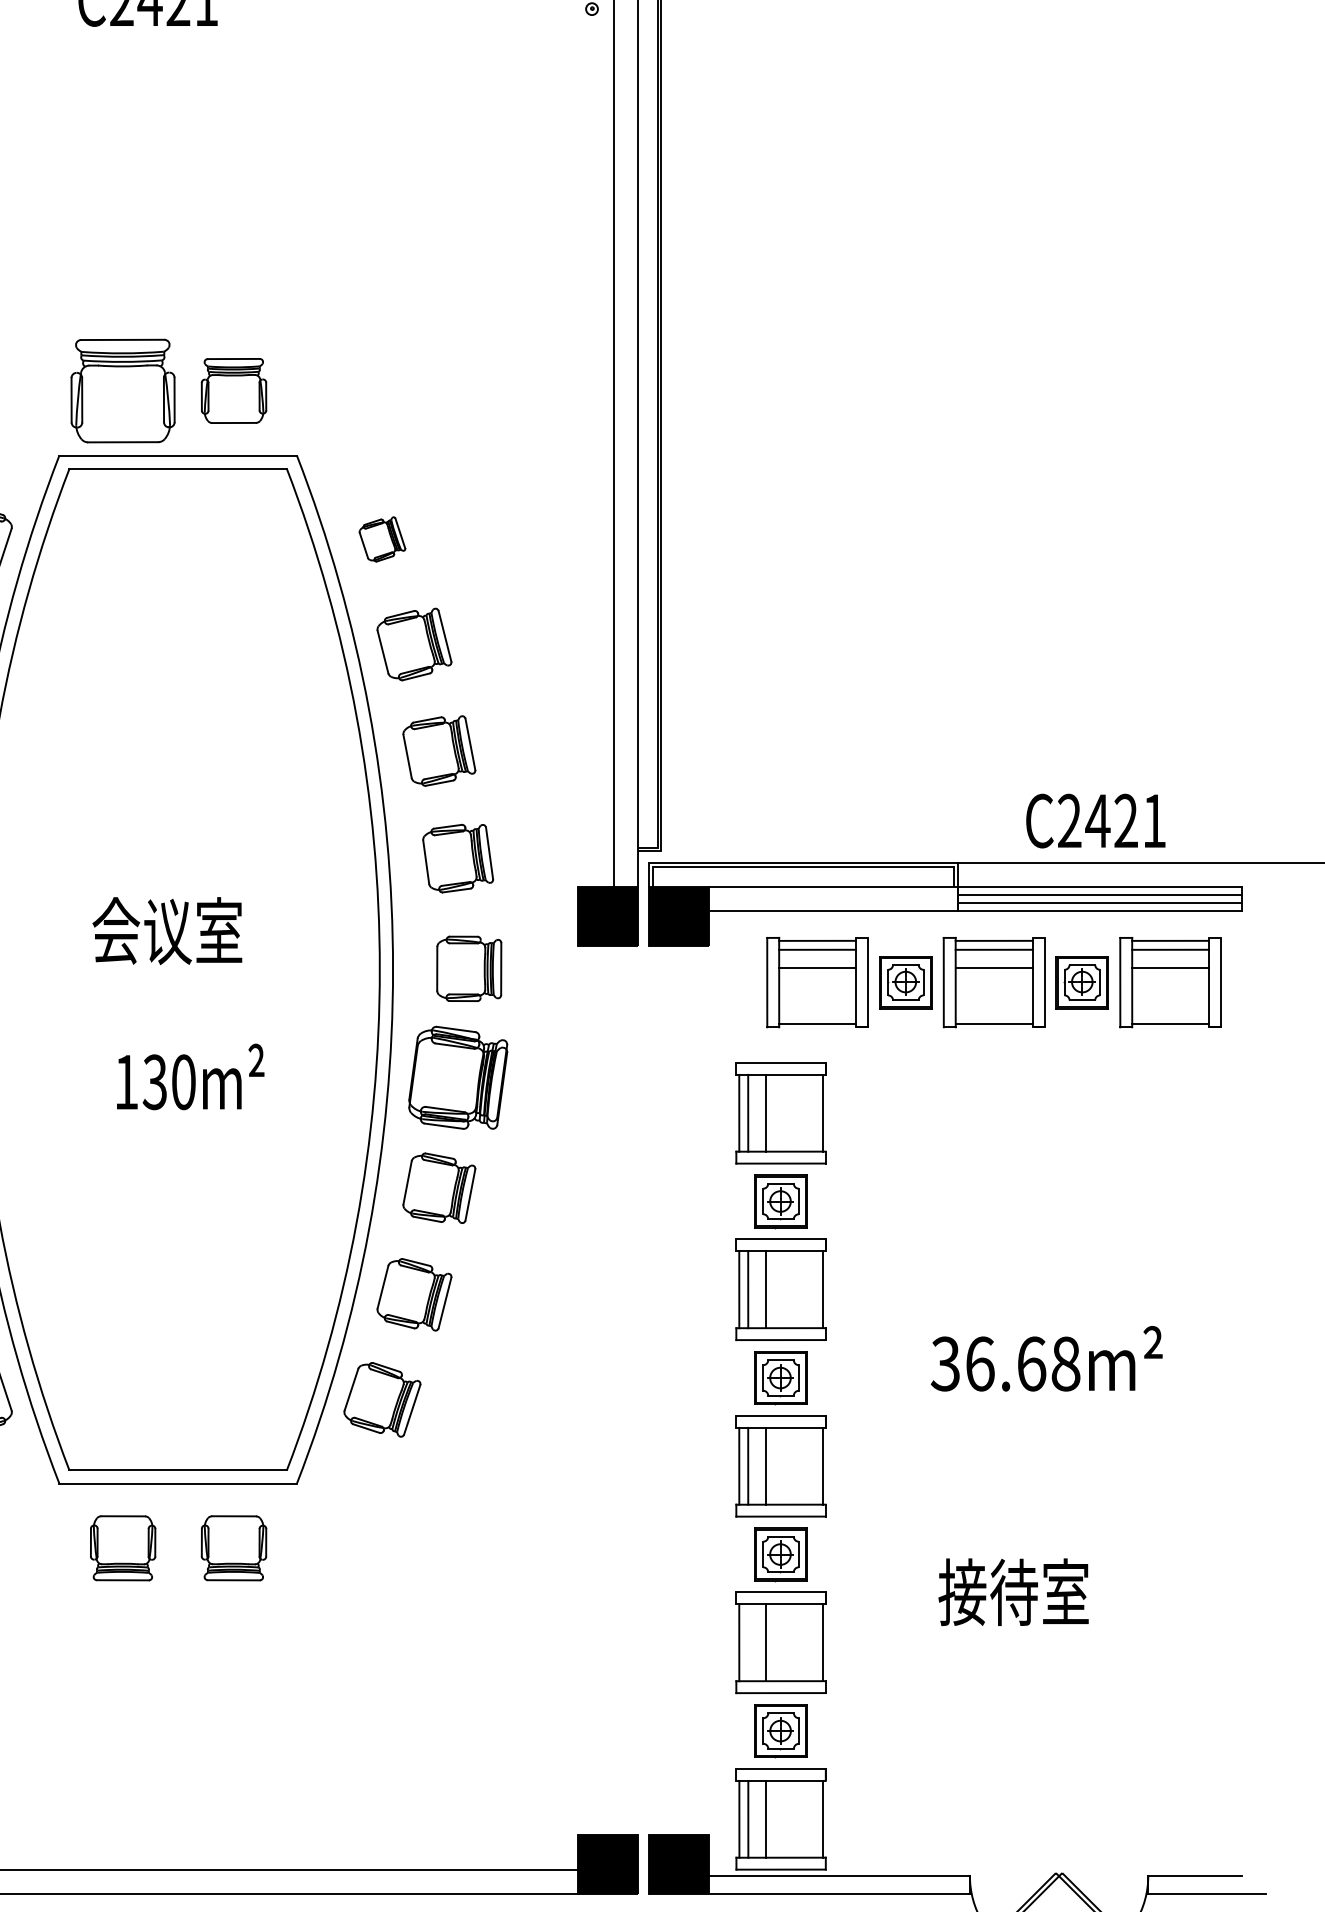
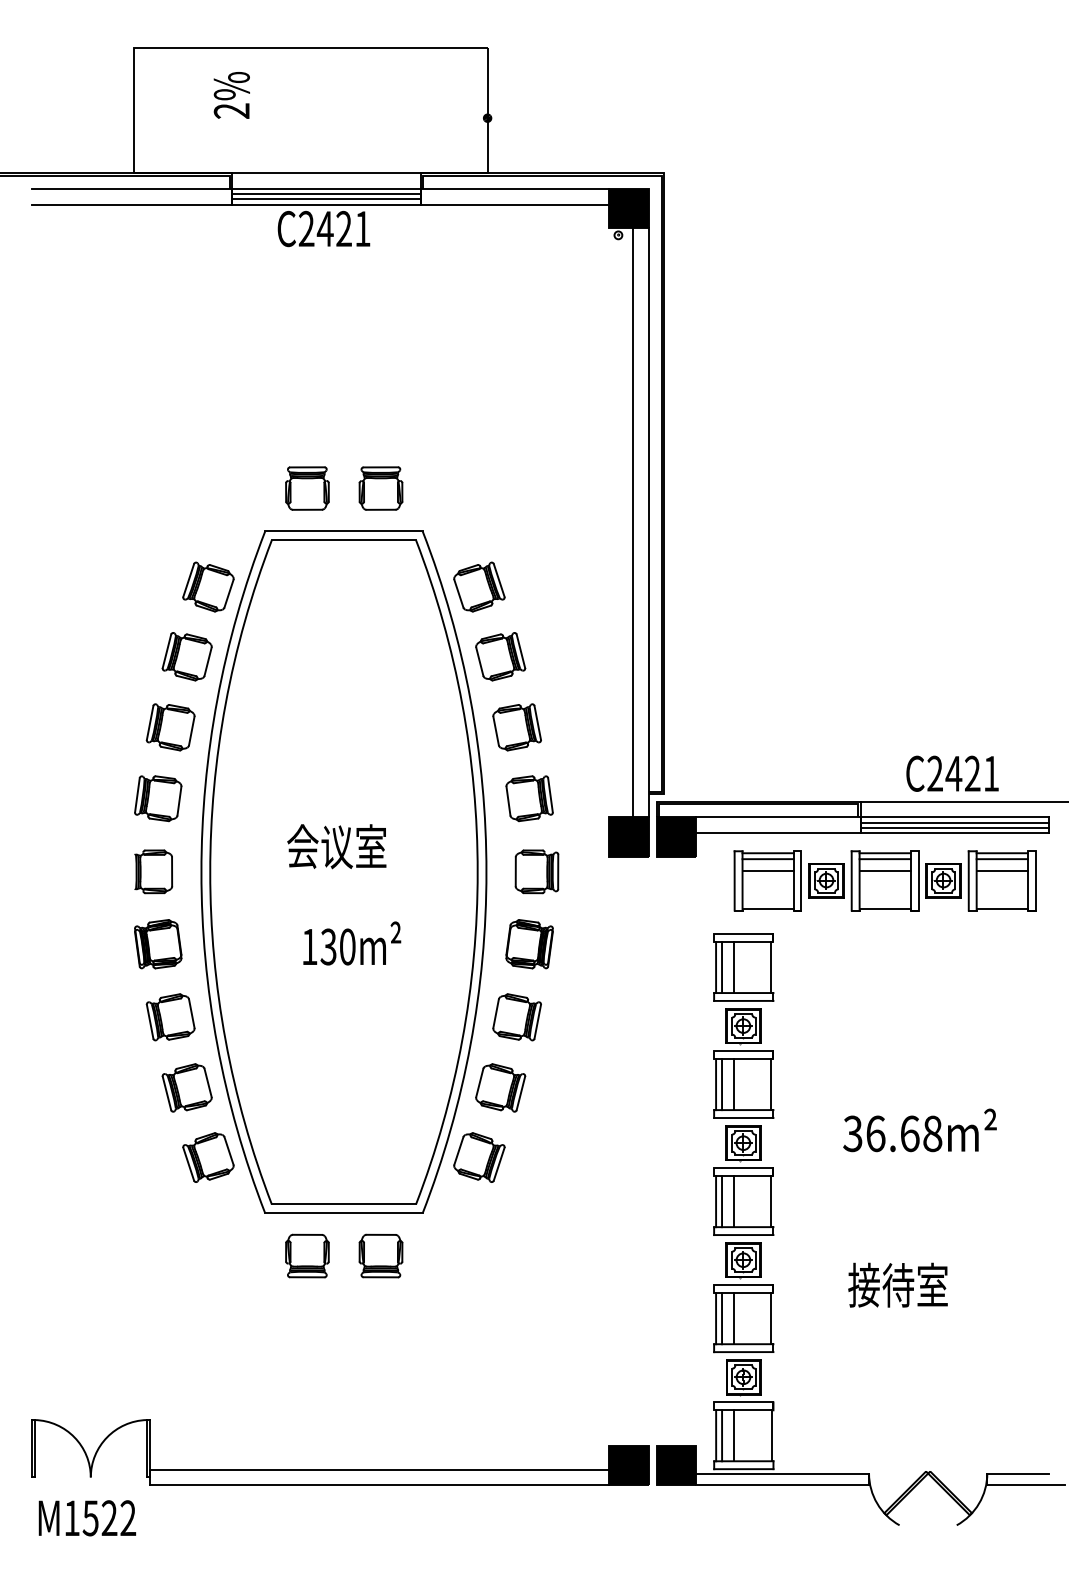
part: (123, 390) -> (307, 488), size x0.62
part: (382, 538) -> (479, 586), size x1.67
part: (457, 1078) -> (529, 944), size x0.71
line: (748, 1642) -> (722, 1318), added

